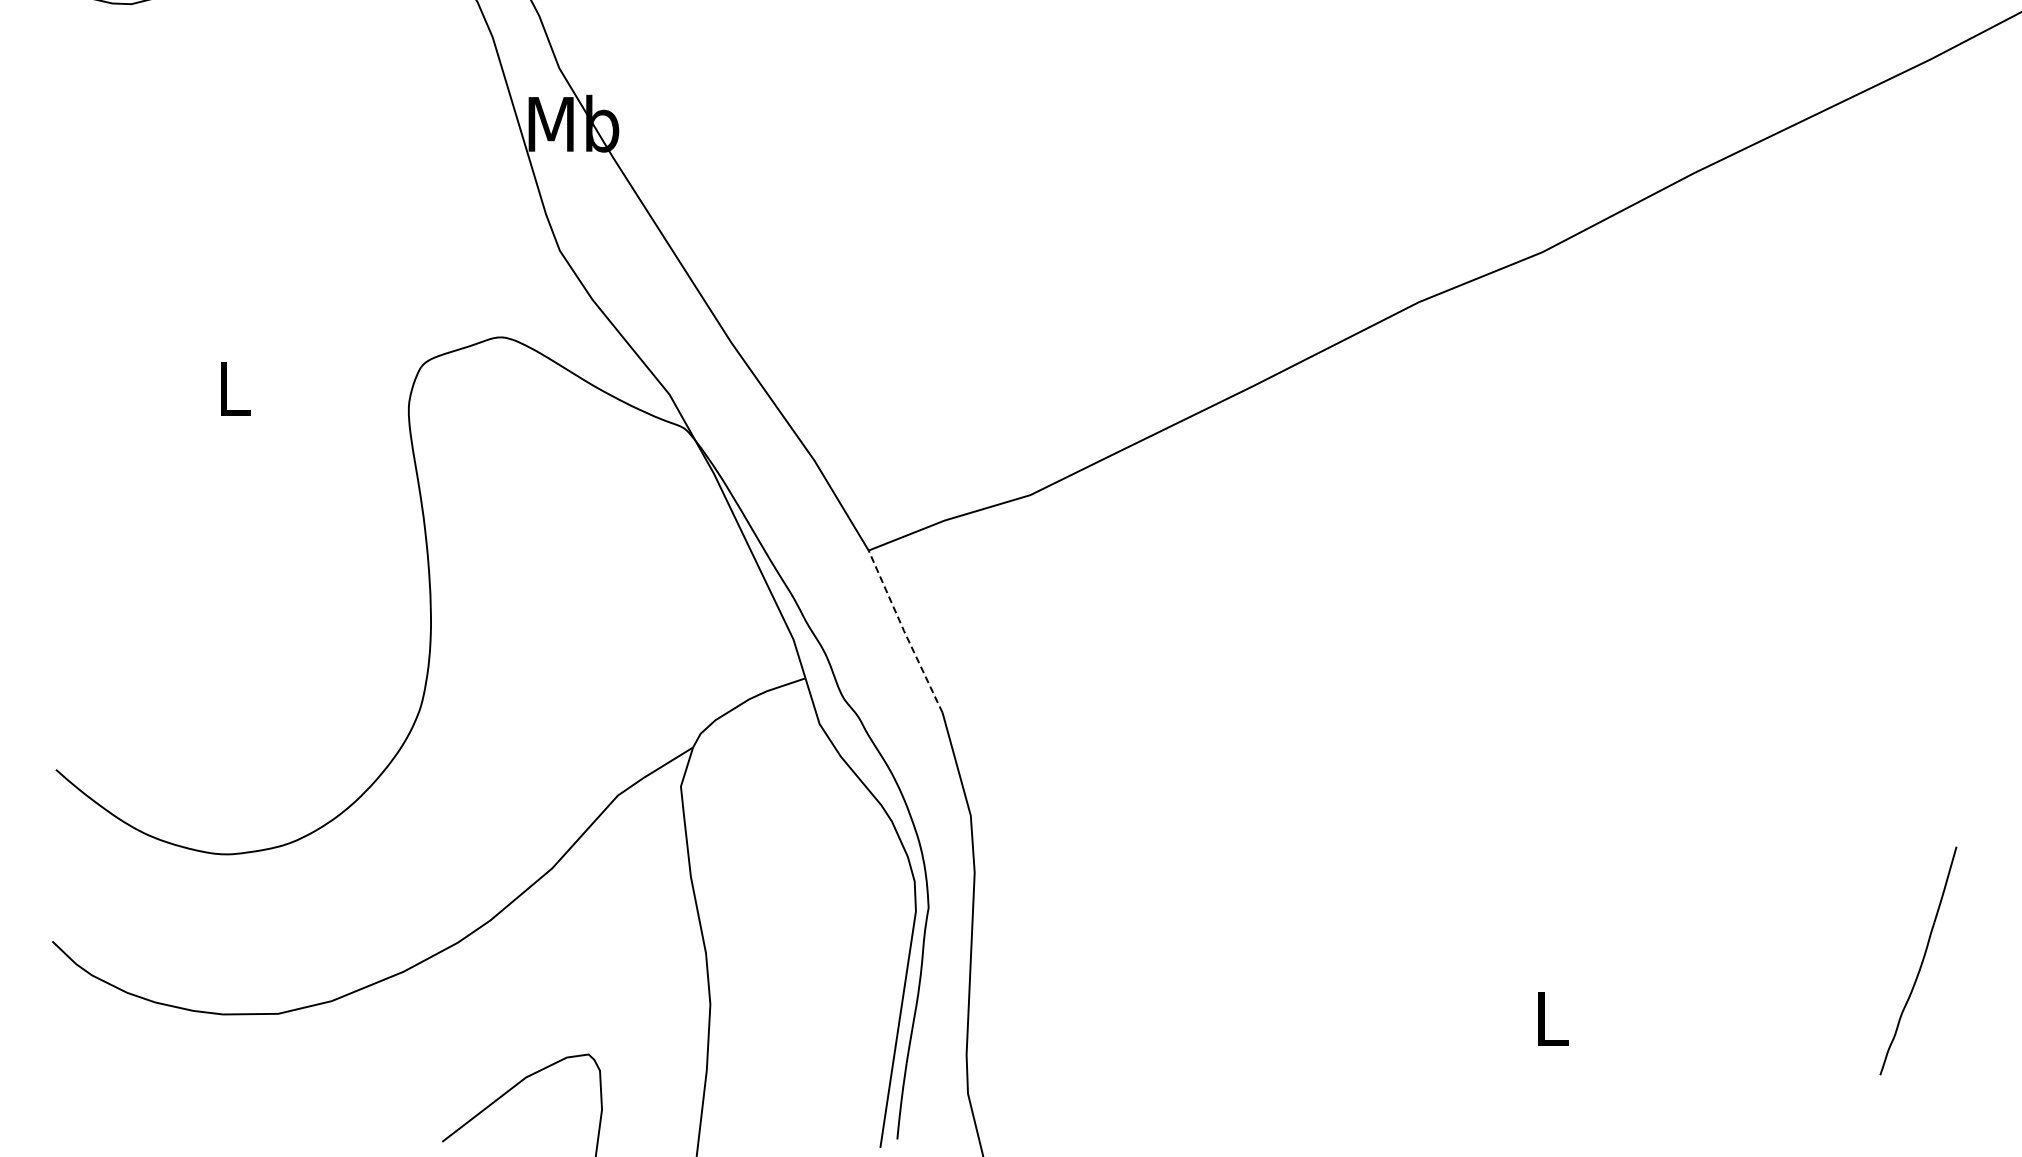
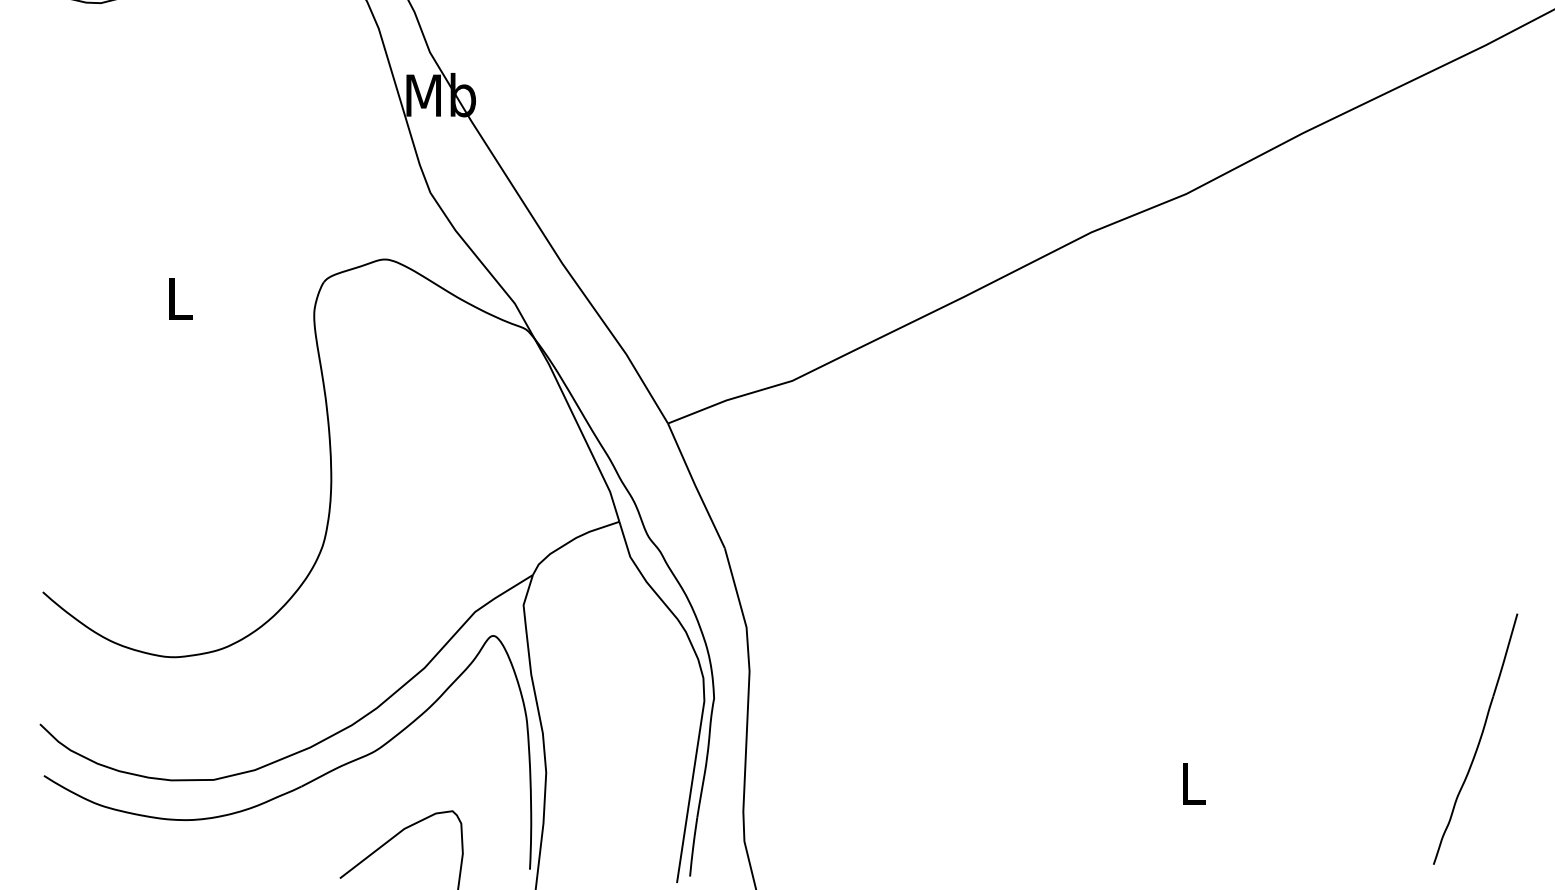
line: (904, 631) -> (695, 485), dashed -> solid
part: (1918, 960) -> (1475, 738), size x1.43
part: (395, 1019) -> (303, 784), added

